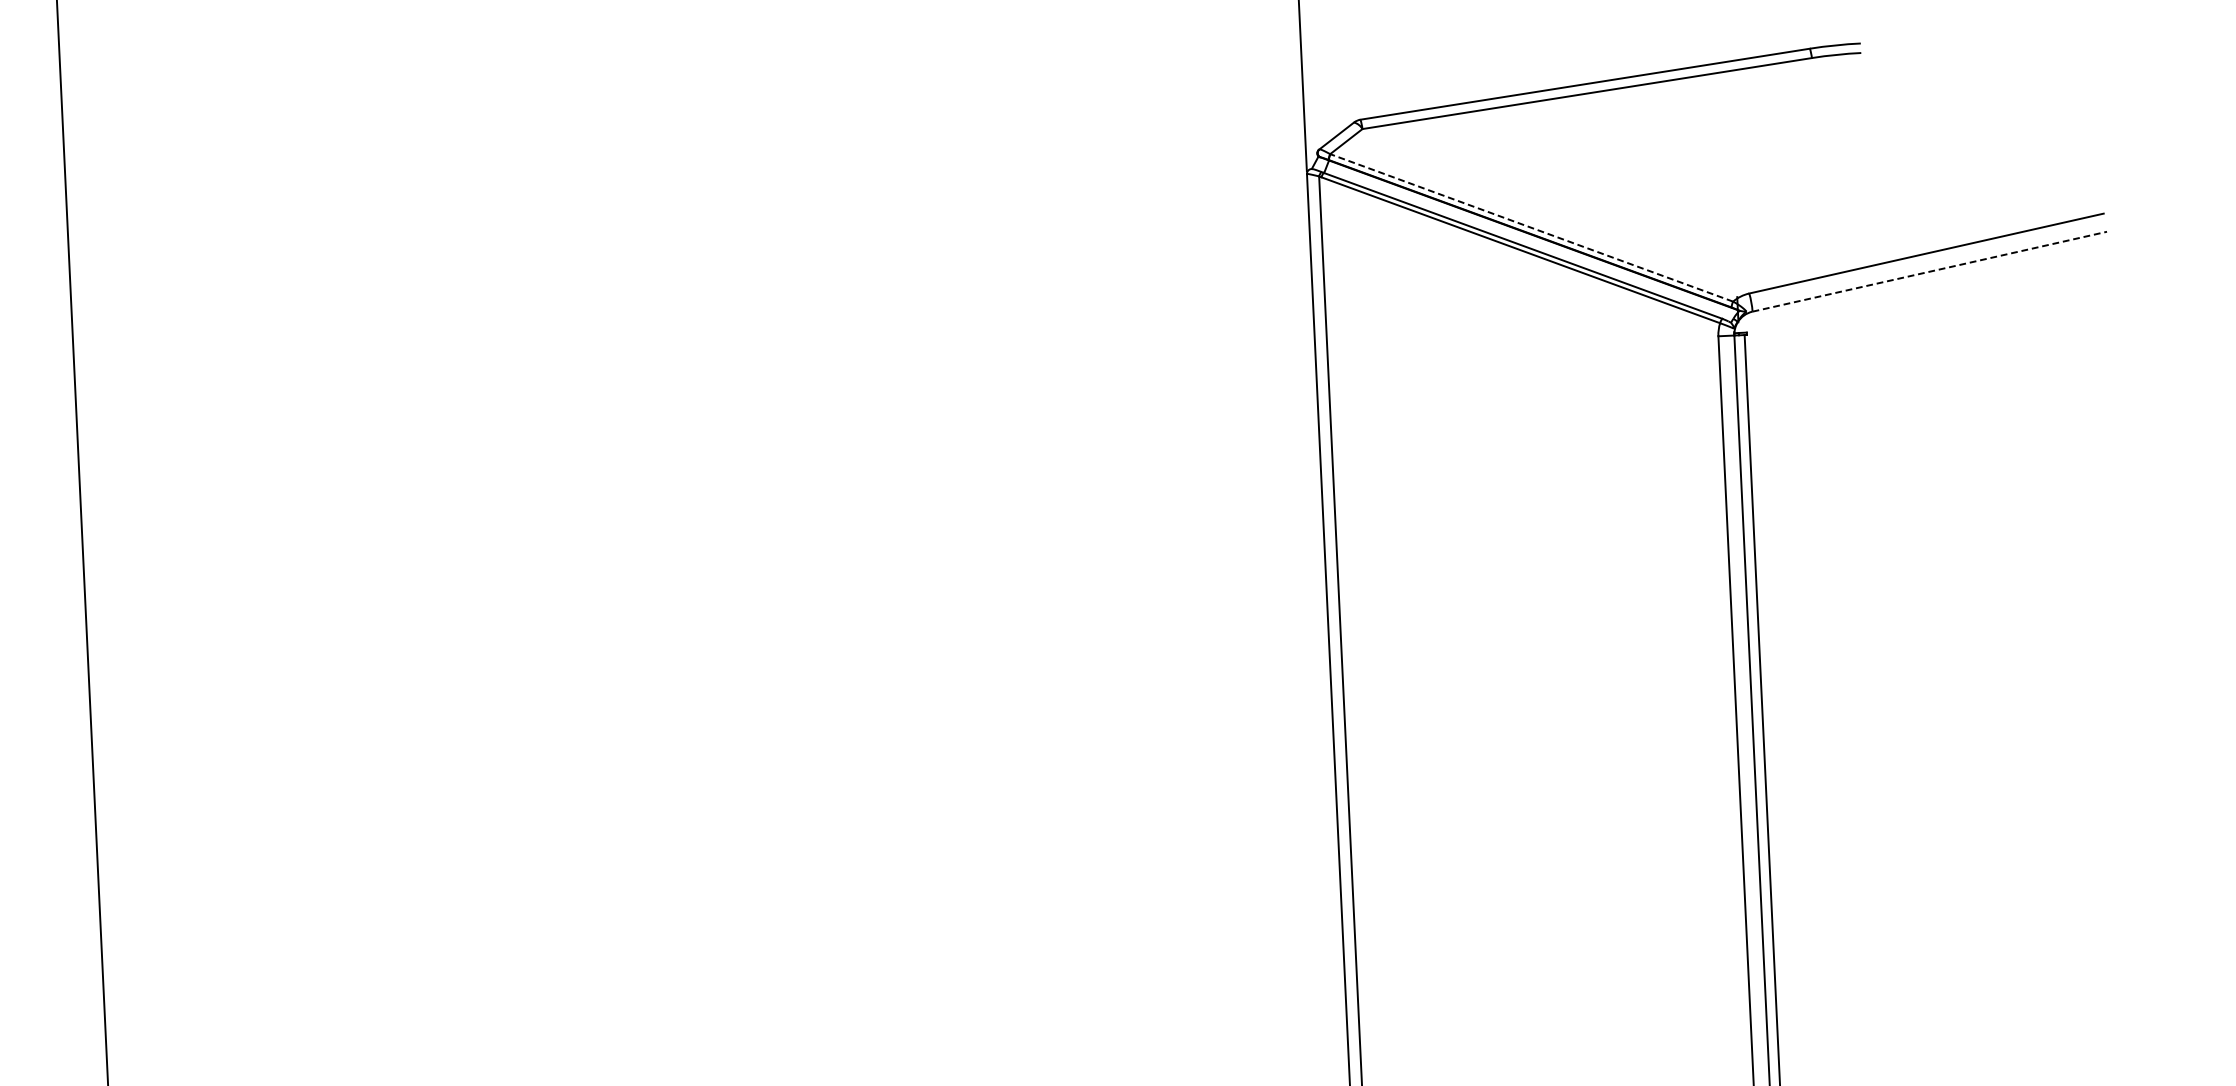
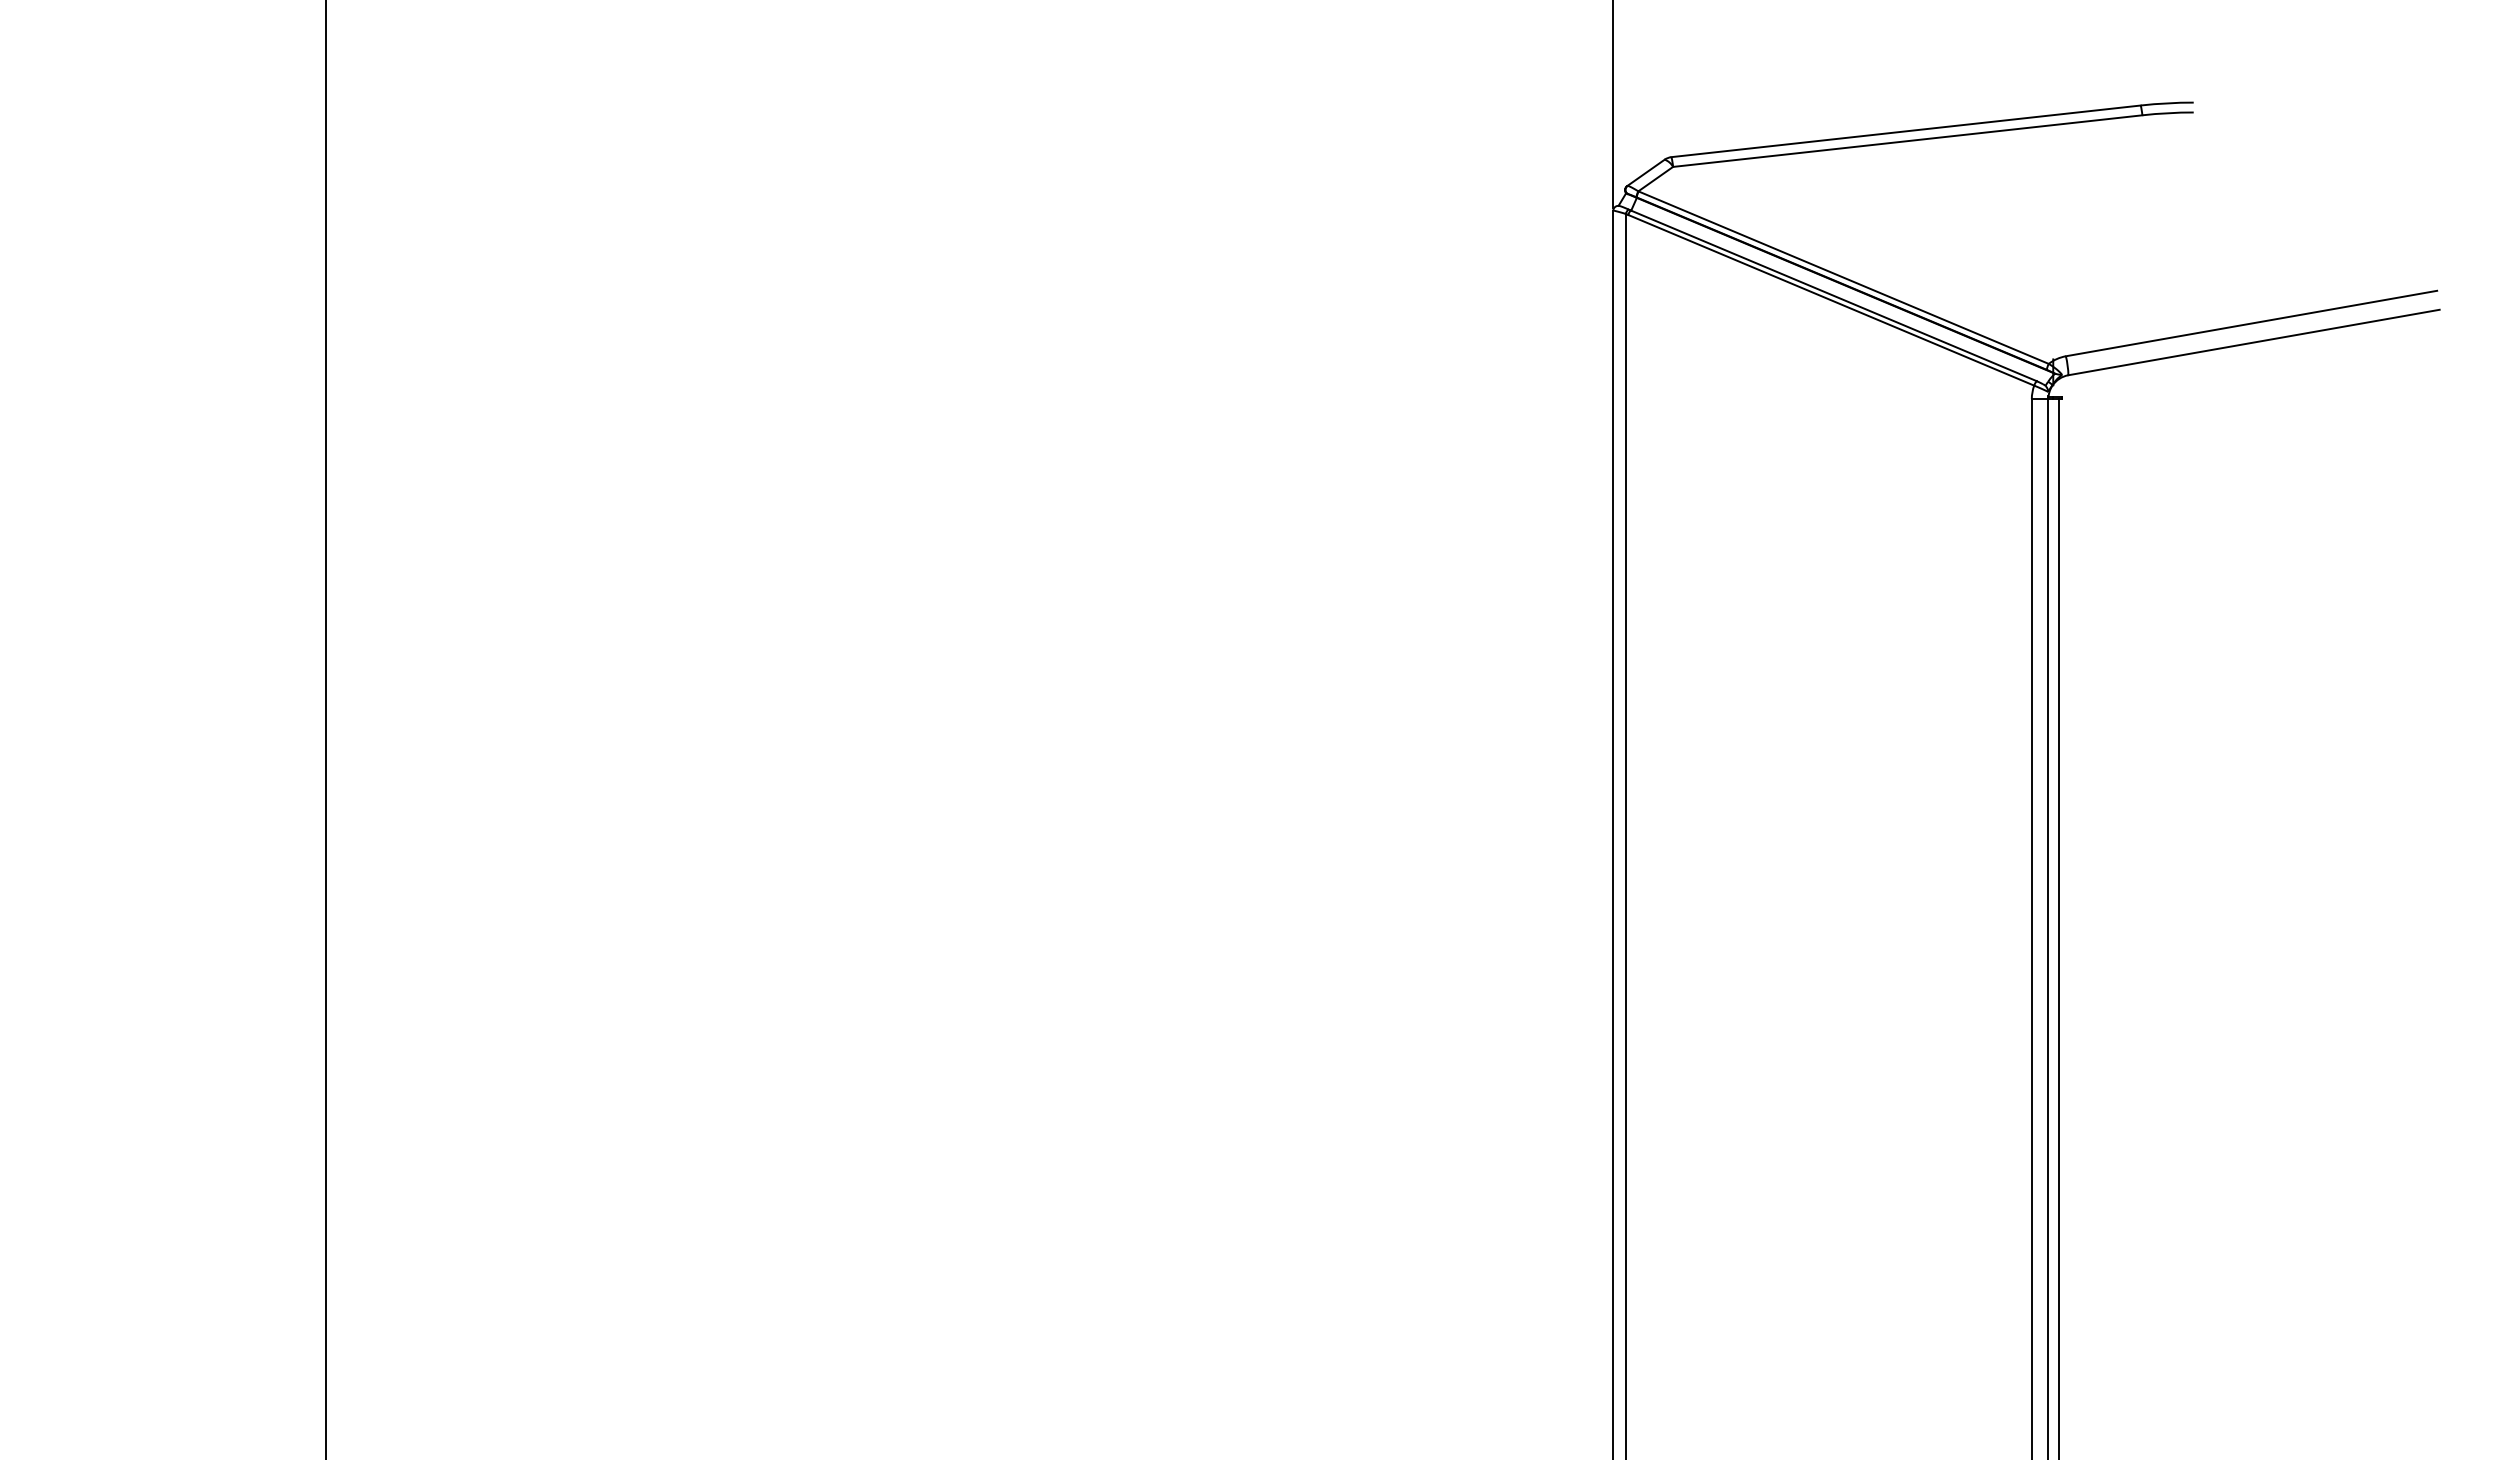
line: (1531, 227) -> (1843, 277), dashed -> solid
line: (1930, 271) -> (2254, 342), dashed -> solid

